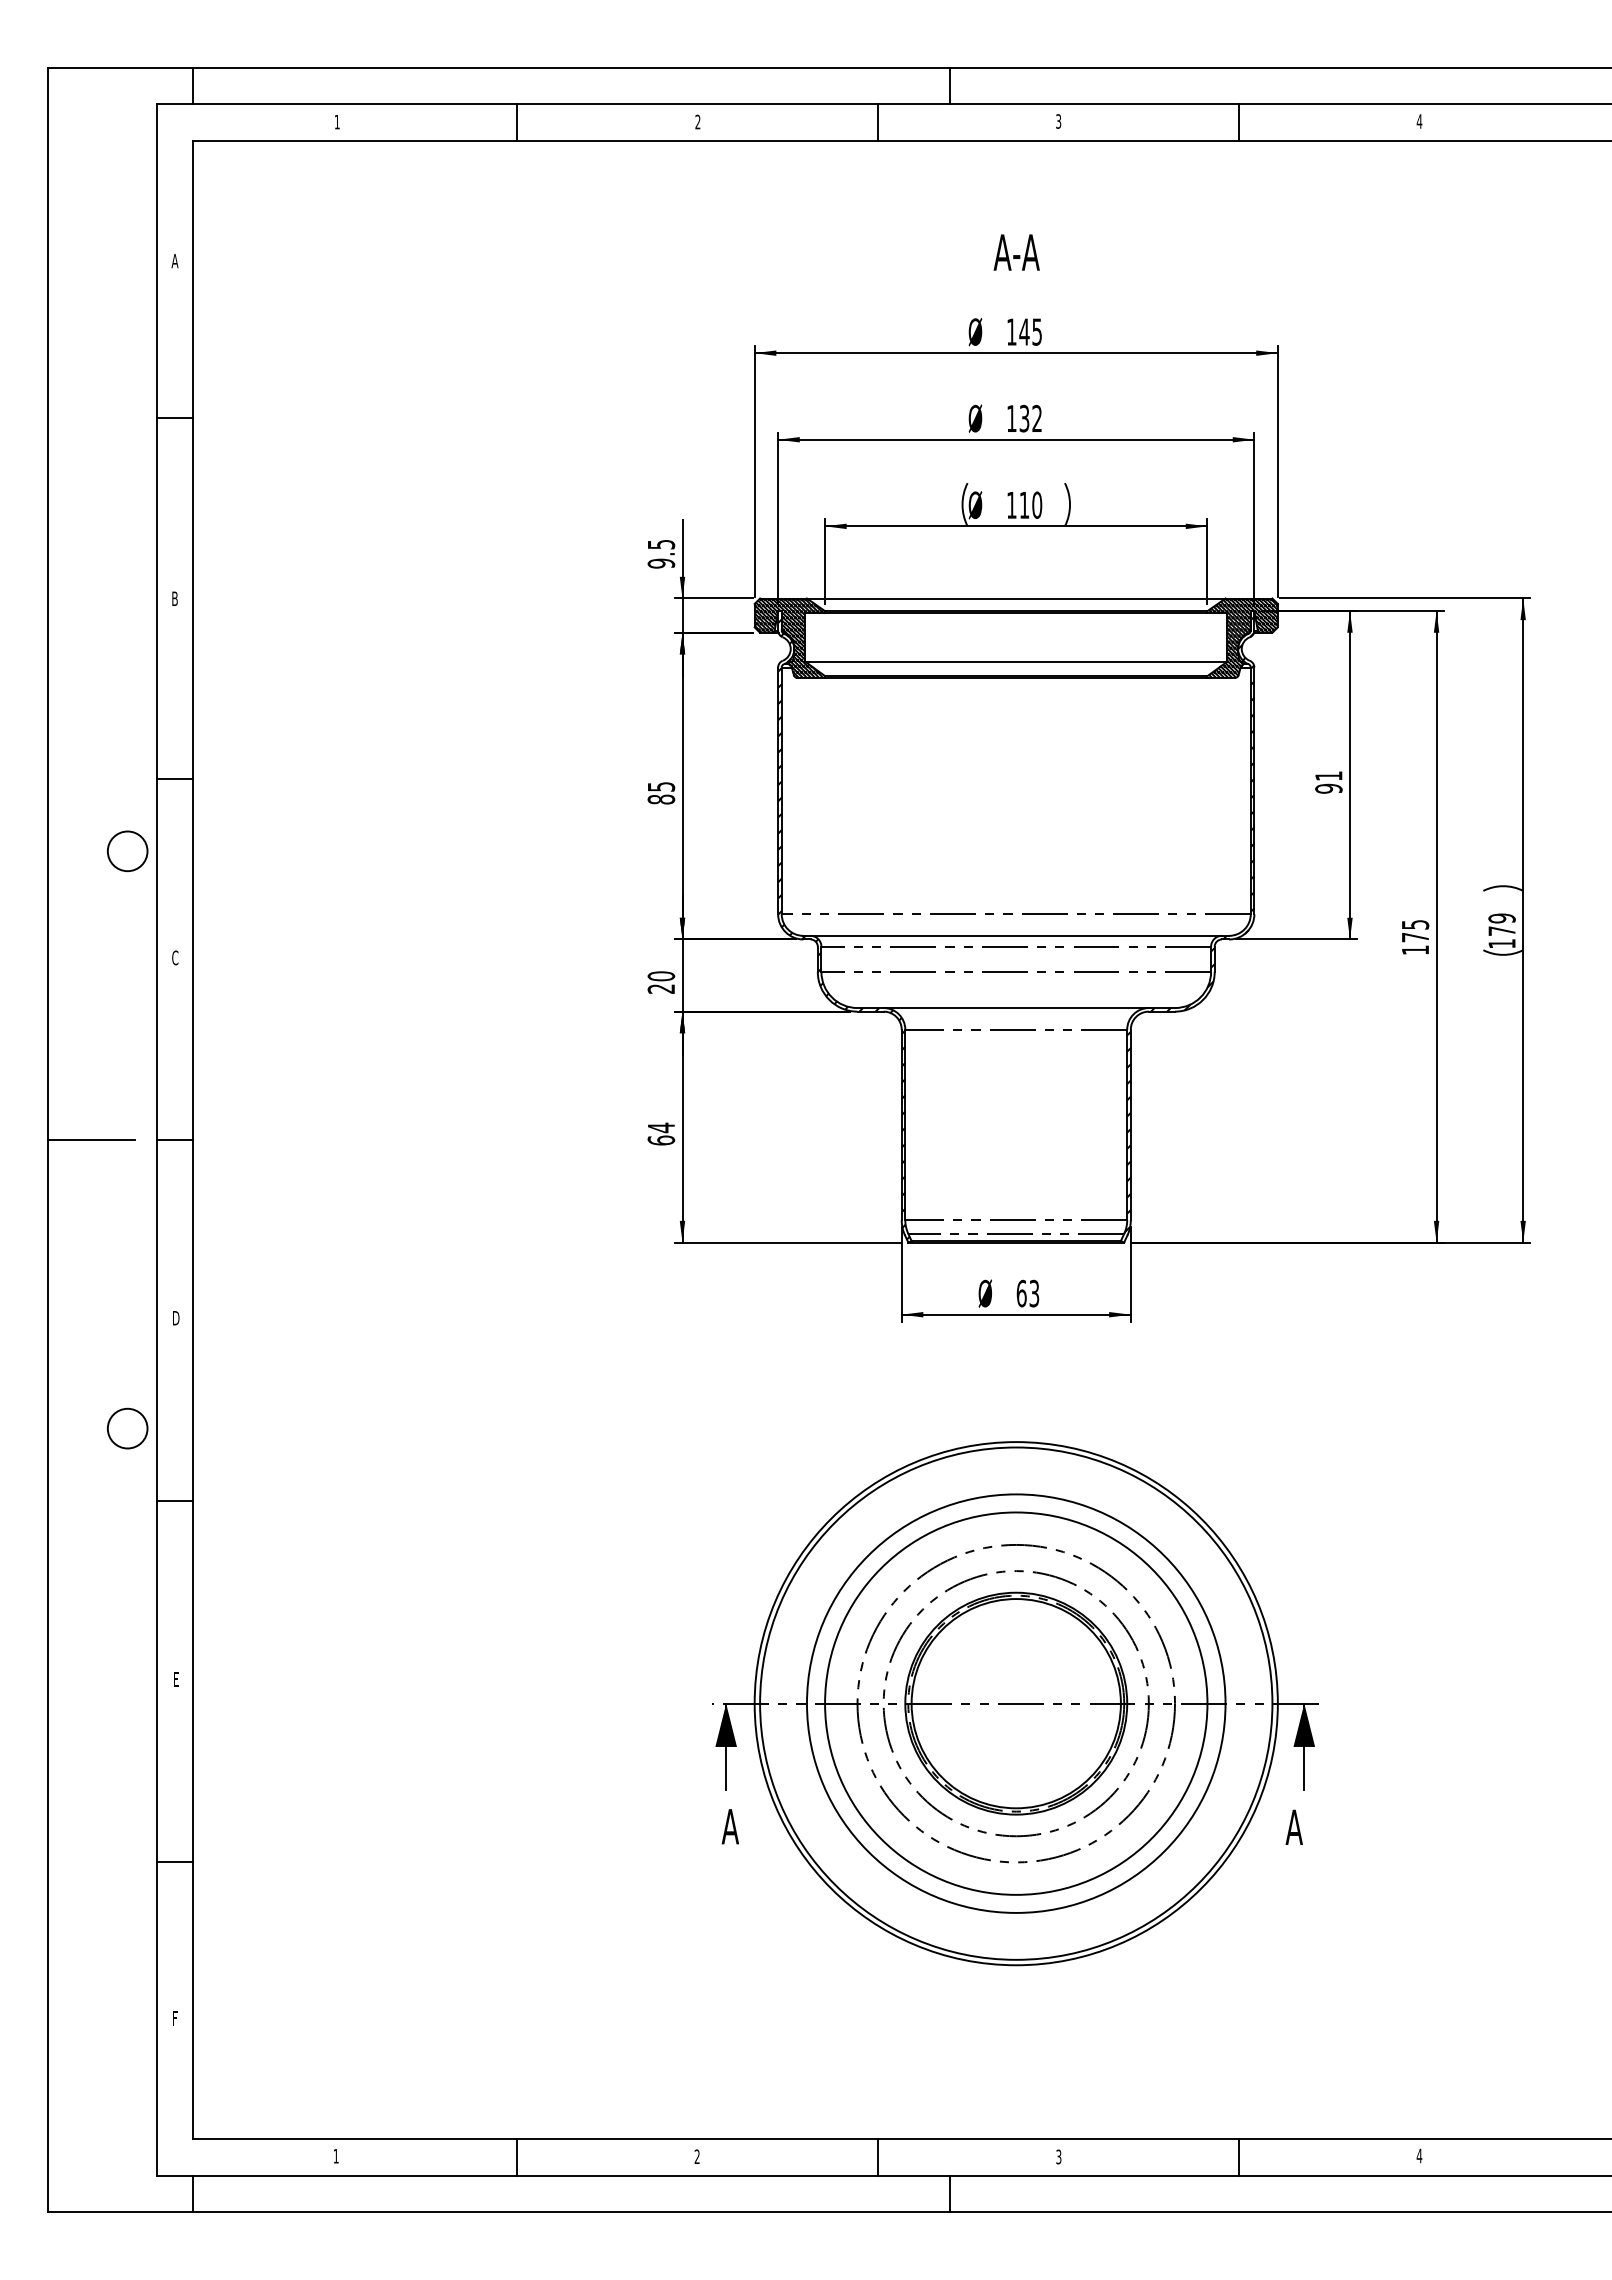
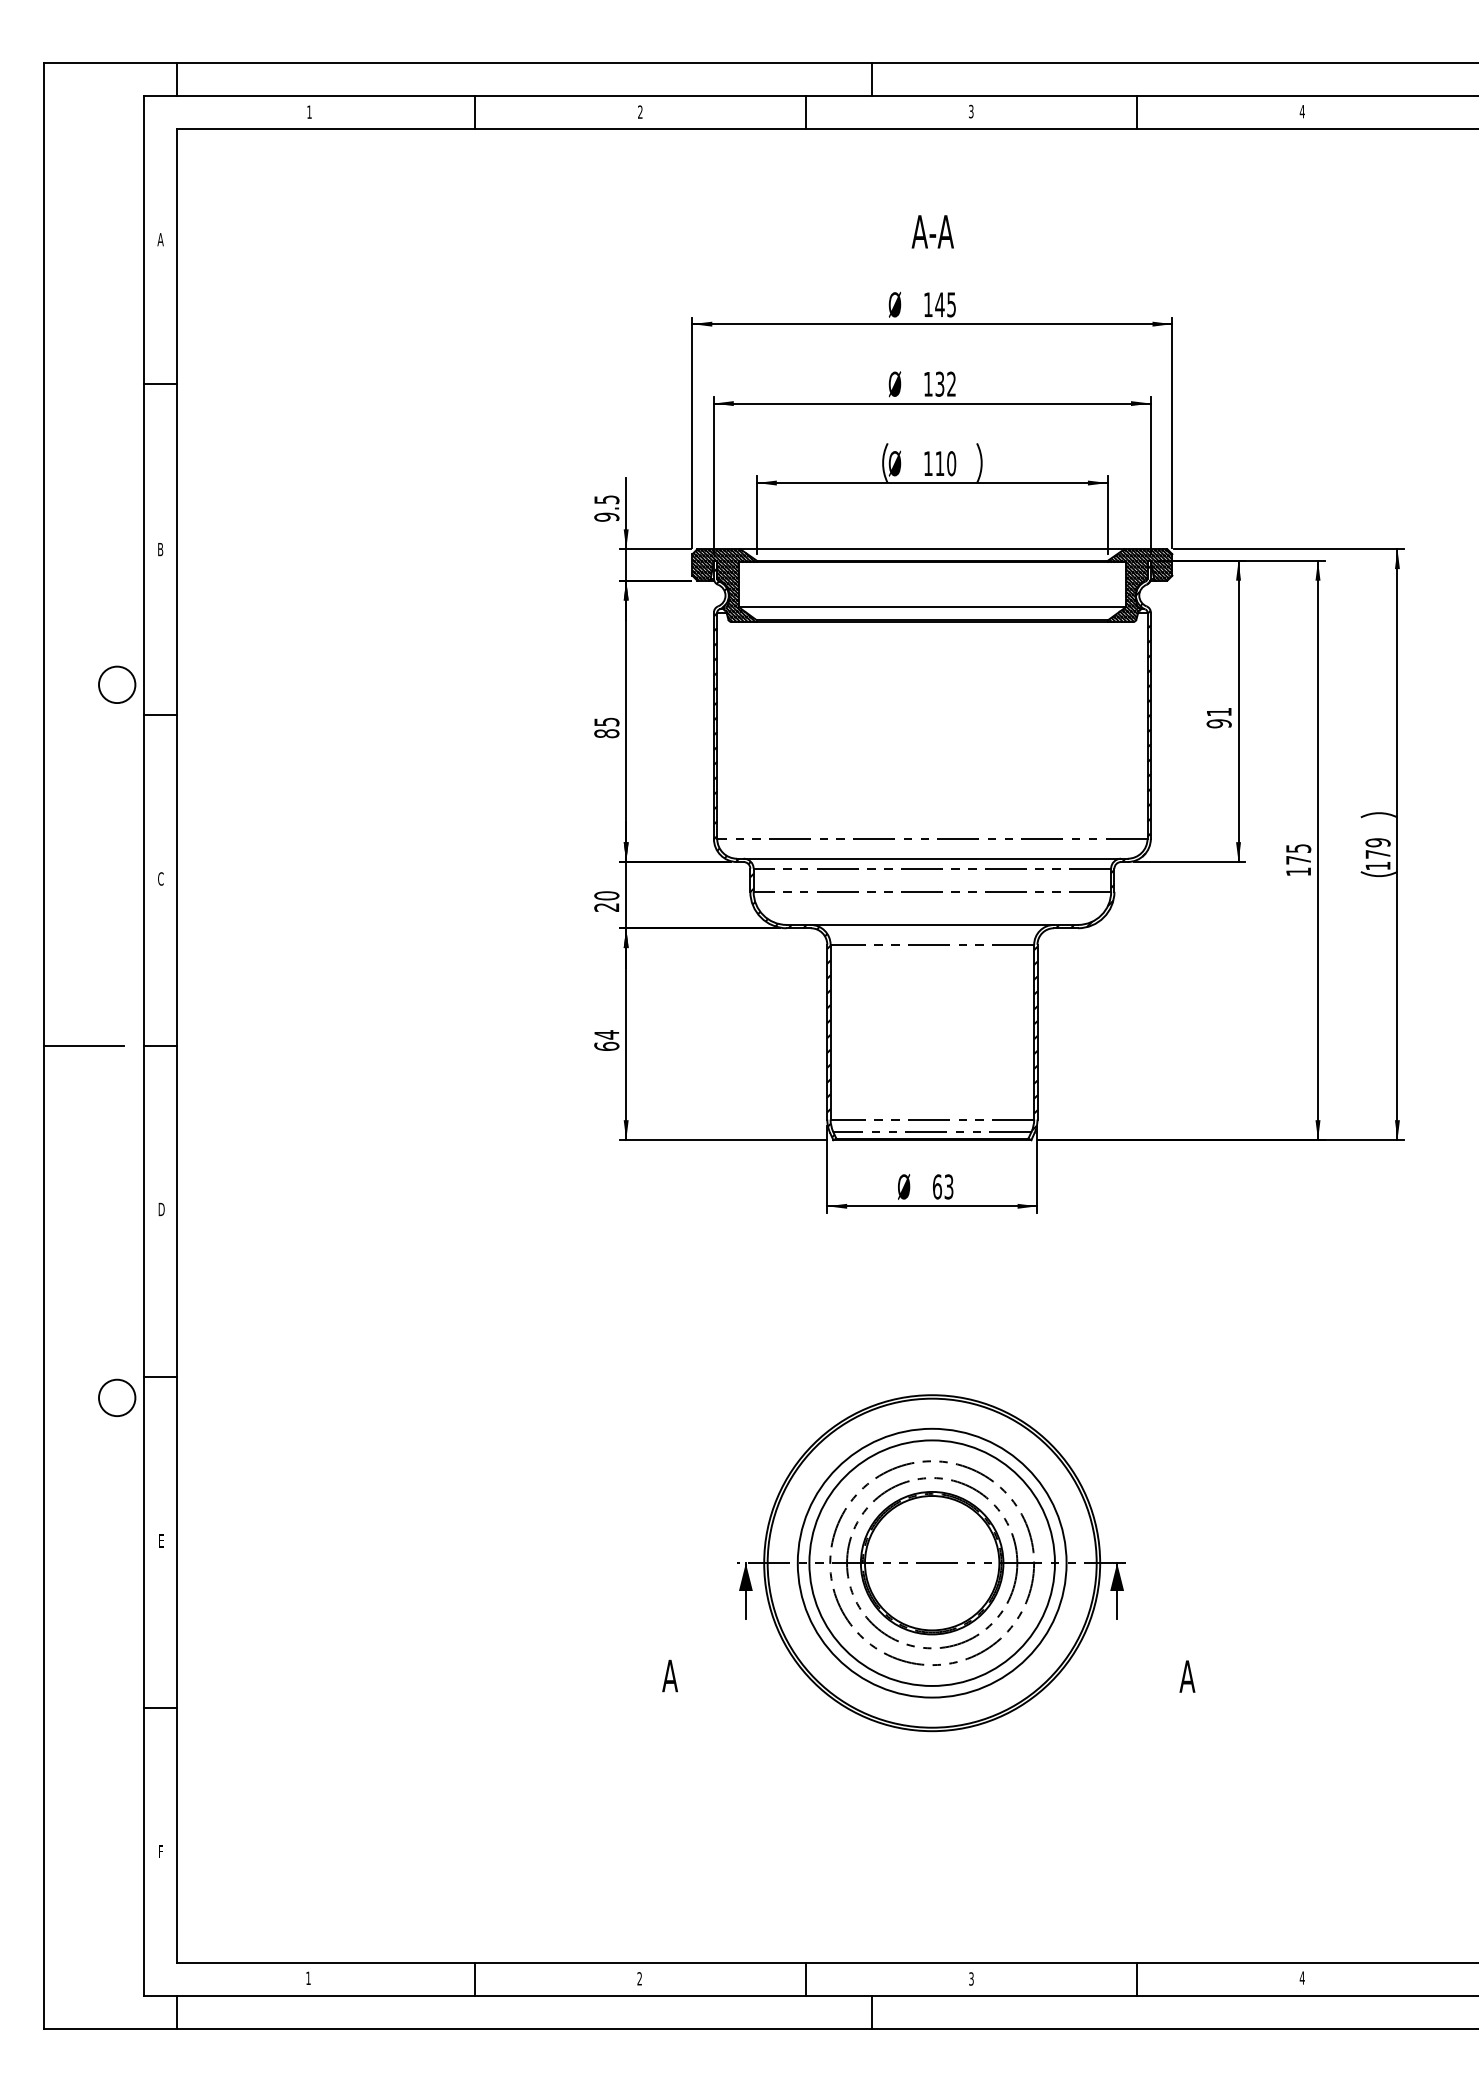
circle: (127, 851) -> (117, 685), moved
circle: (127, 1428) -> (117, 1397), moved
part: (1015, 1703) -> (931, 1562), size x0.7

